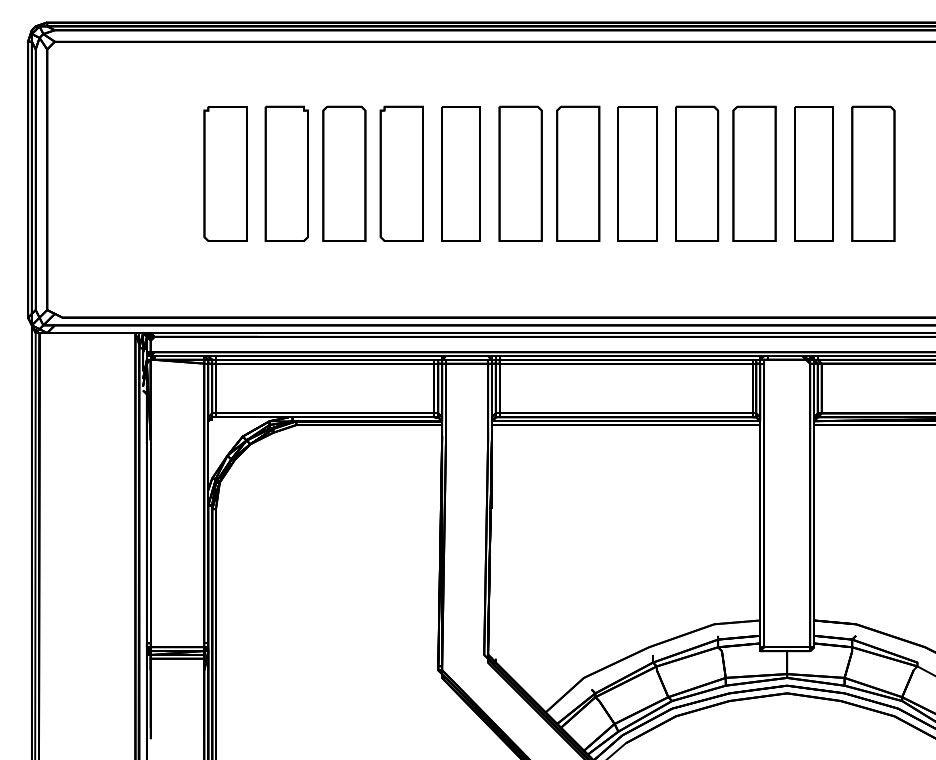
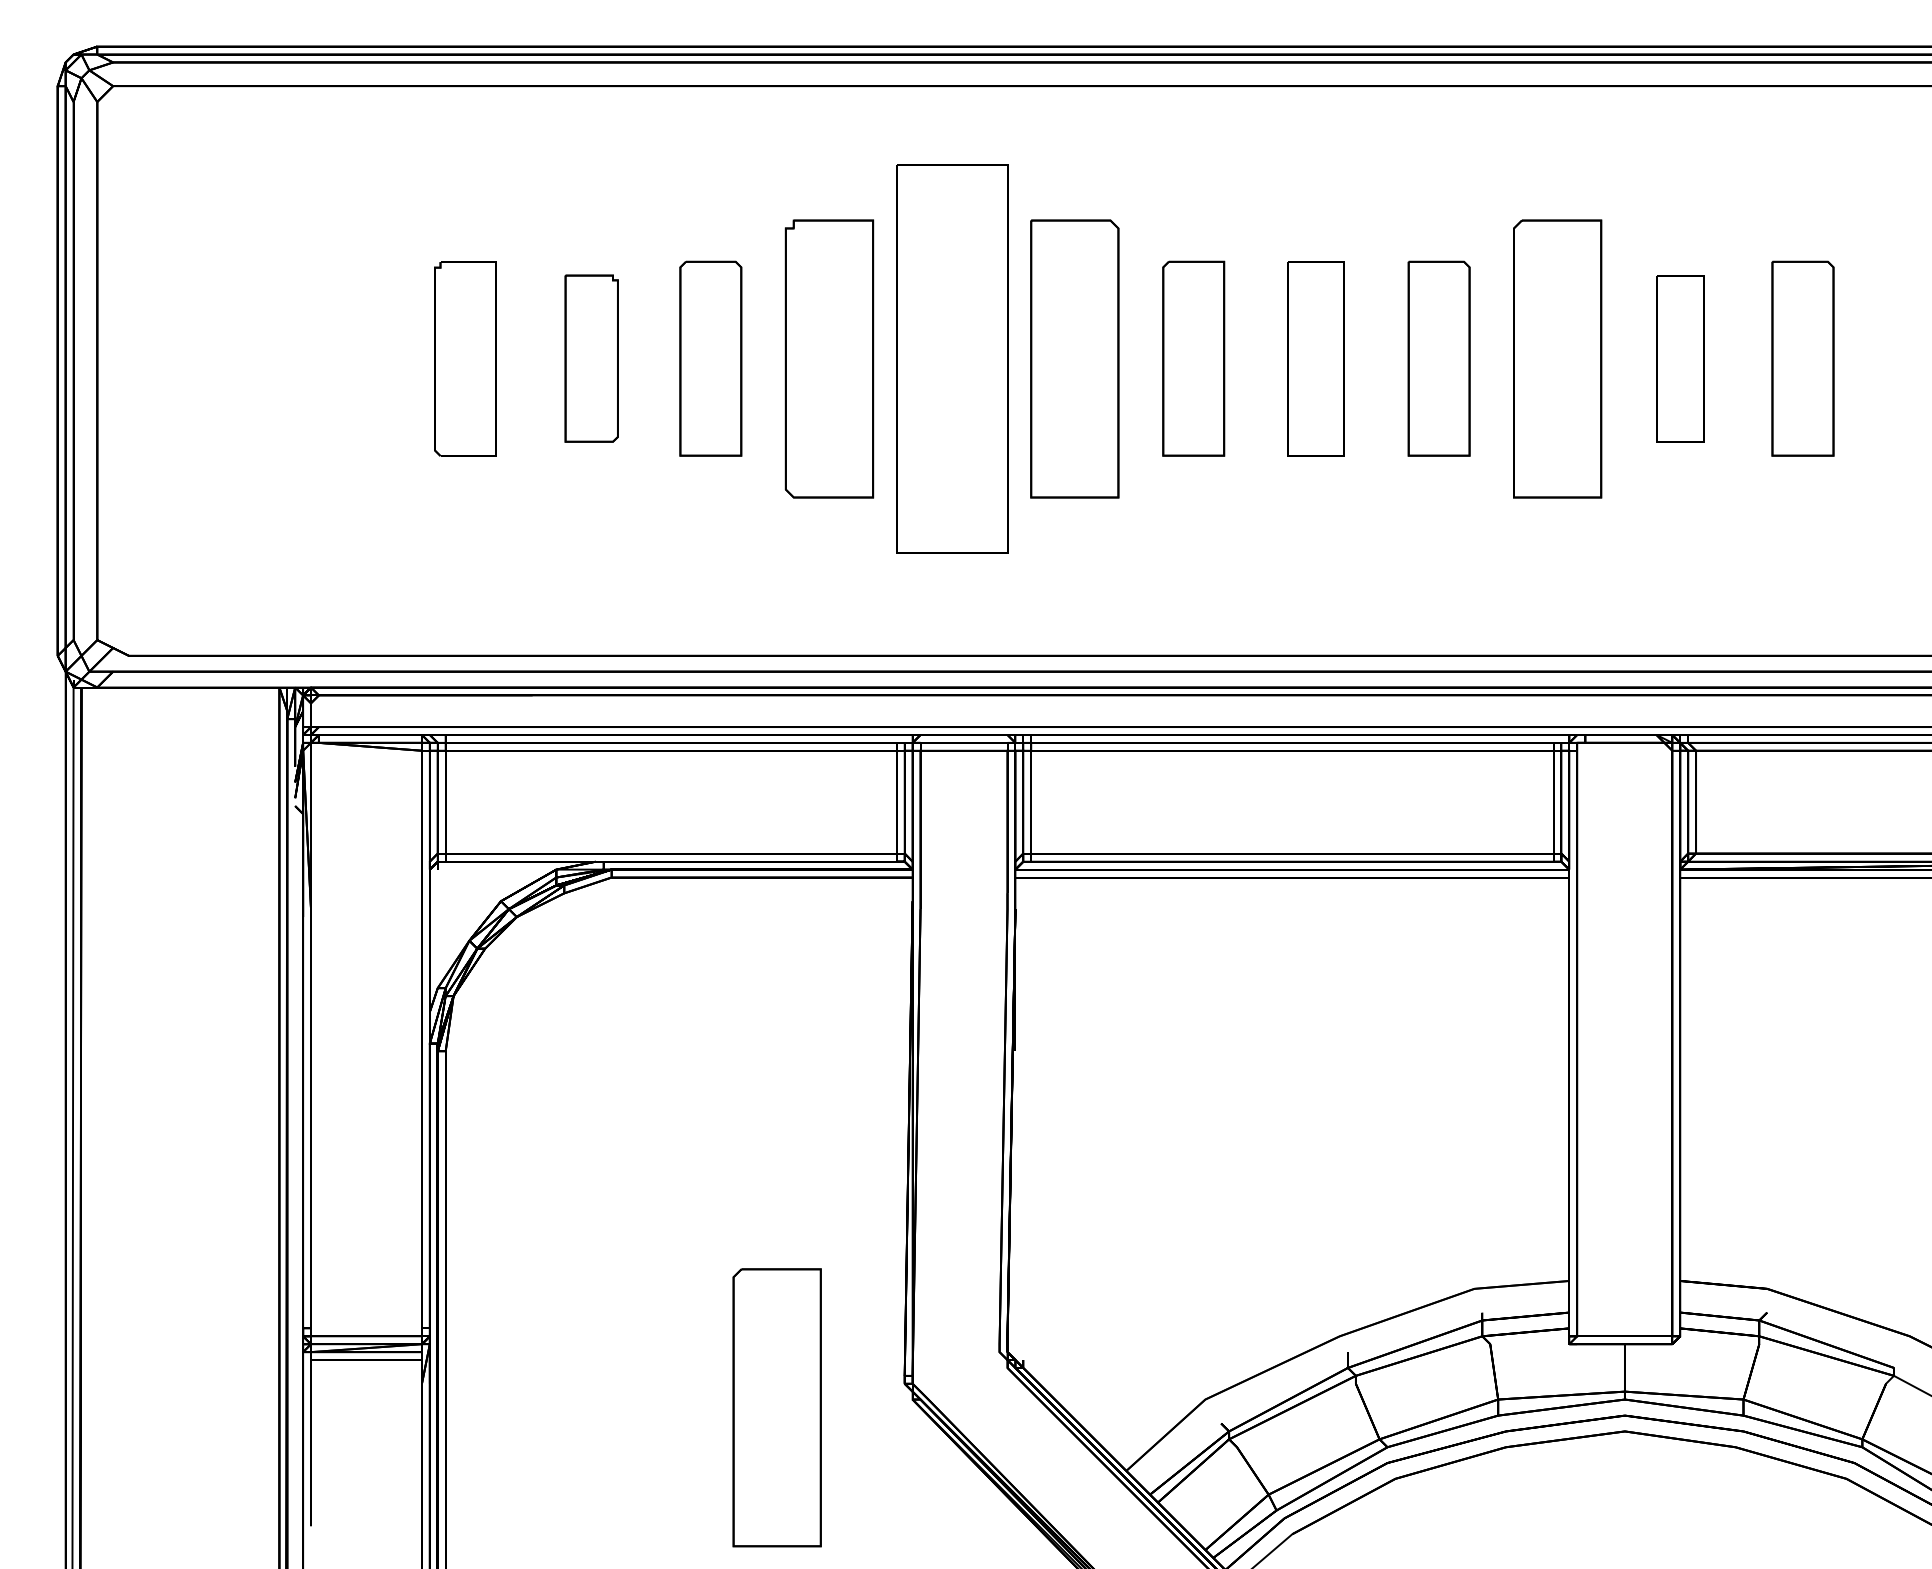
part: (225, 173) -> (465, 358), size x0.7
part: (286, 173) -> (591, 358), size x0.6
part: (344, 173) -> (711, 358), size x0.7
part: (460, 173) -> (950, 358), size x1.4
part: (578, 173) -> (1194, 358), size x0.7
part: (637, 173) -> (1315, 358), size x0.7
part: (697, 173) -> (1439, 358), size x0.7
part: (813, 173) -> (1679, 358), size x0.6
part: (873, 173) -> (1803, 358), size x0.7
part: (376, 681) -> (777, 1406), added

